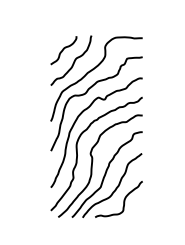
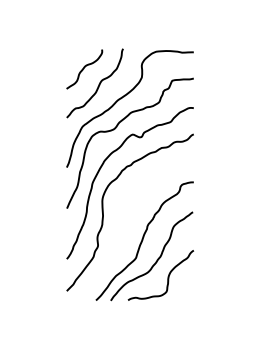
curve: (92, 166) -> (124, 229), removed

